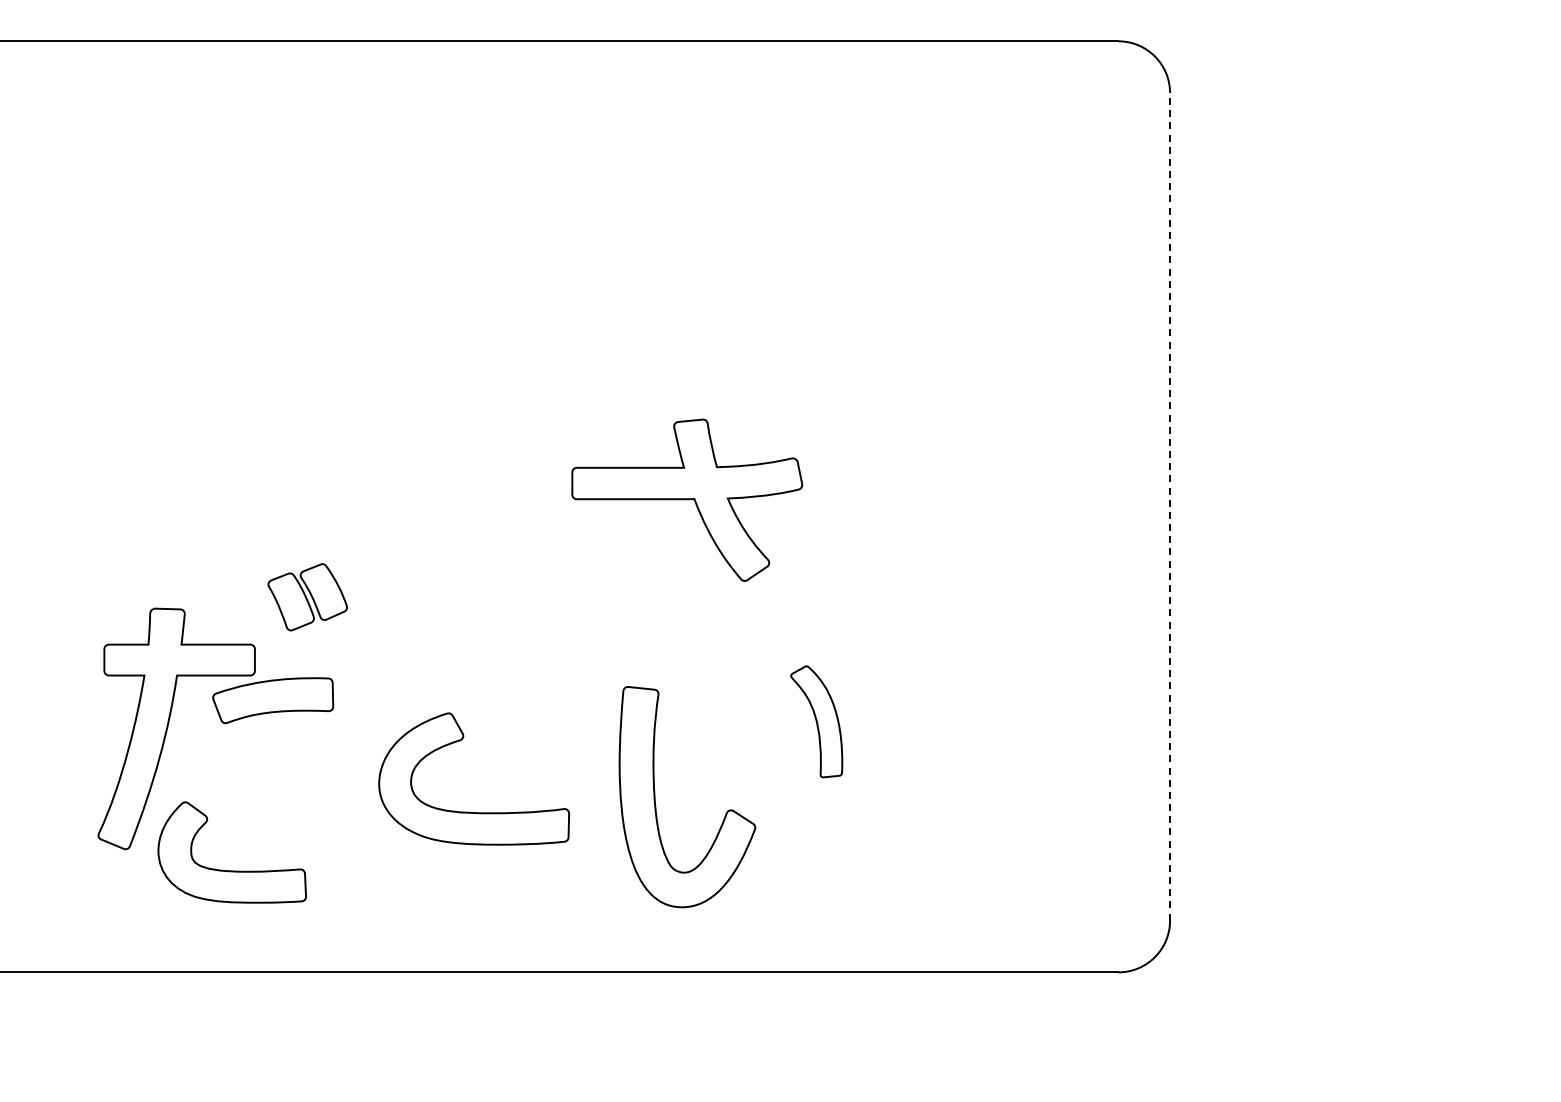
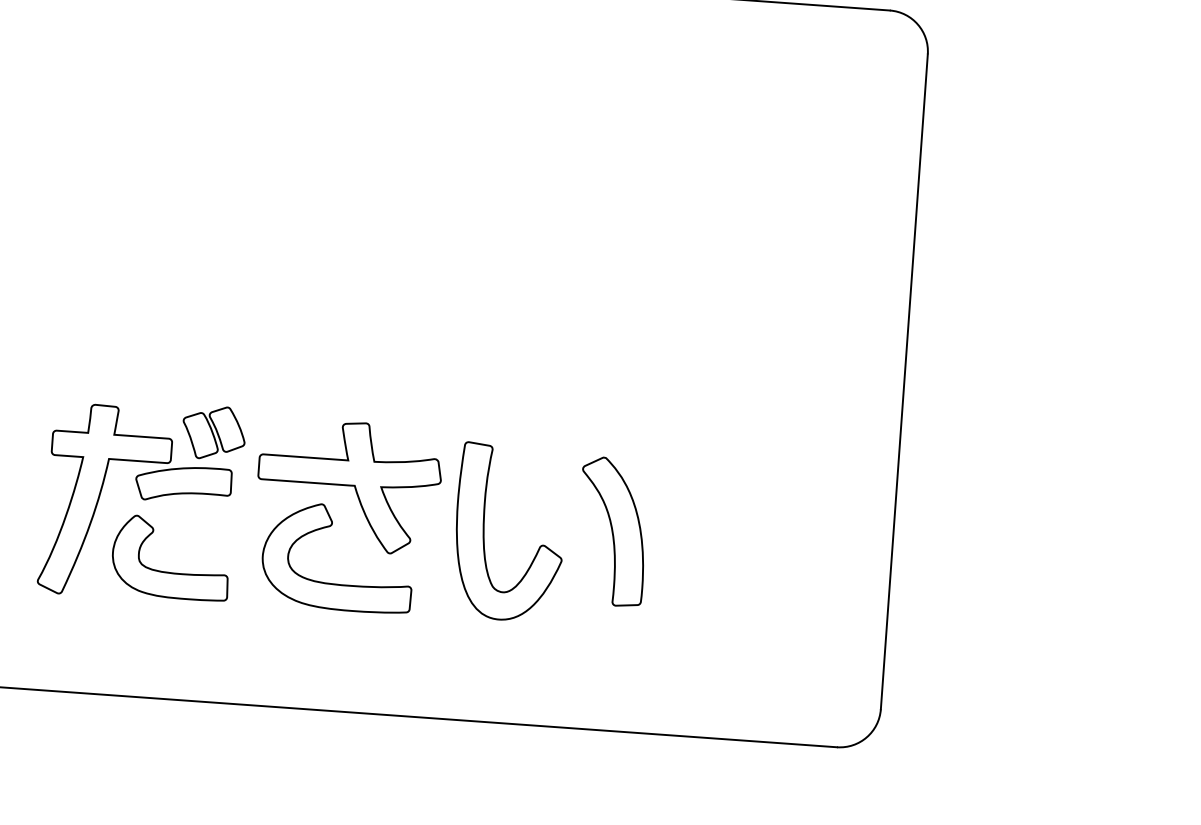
part: (687, 499) -> (349, 485), moved
line: (1170, 506) -> (904, 381), dashed -> solid
part: (307, 597) -> (213, 433), moved
part: (816, 721) -> (612, 531), size x1.67
part: (655, 797) -> (484, 531), moved
part: (231, 870) -> (169, 572), moved

